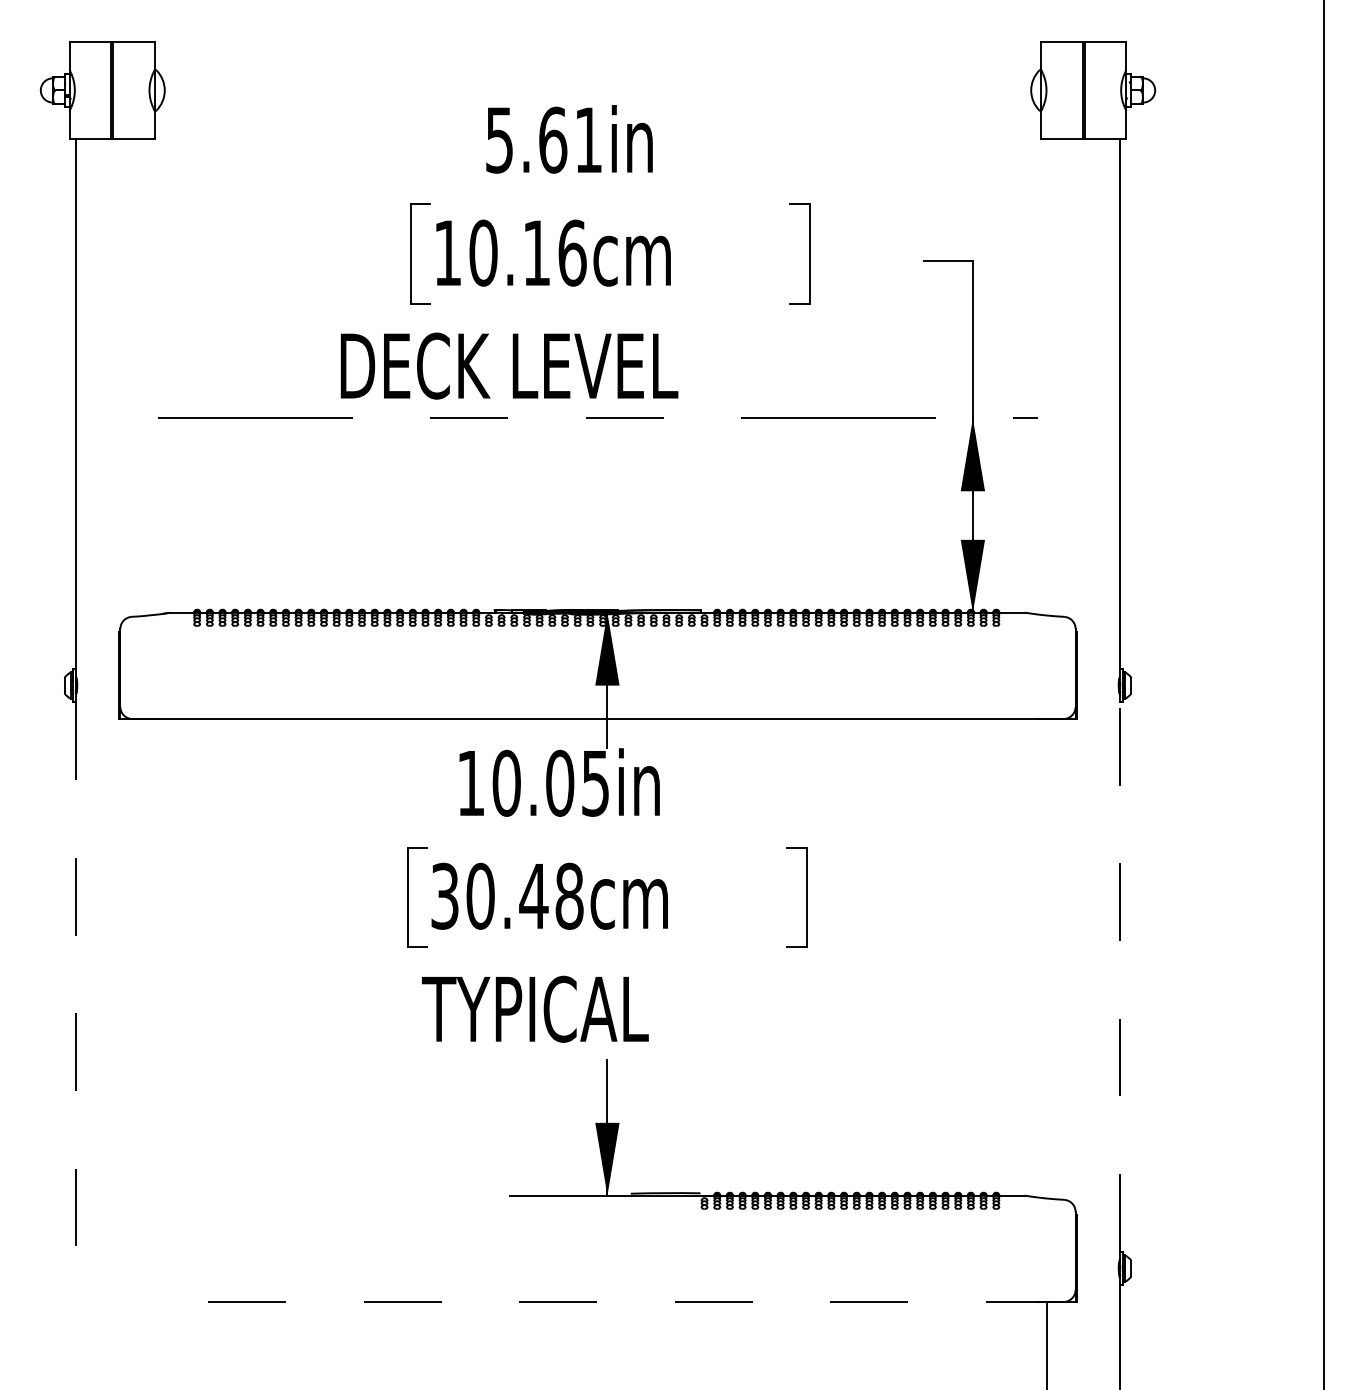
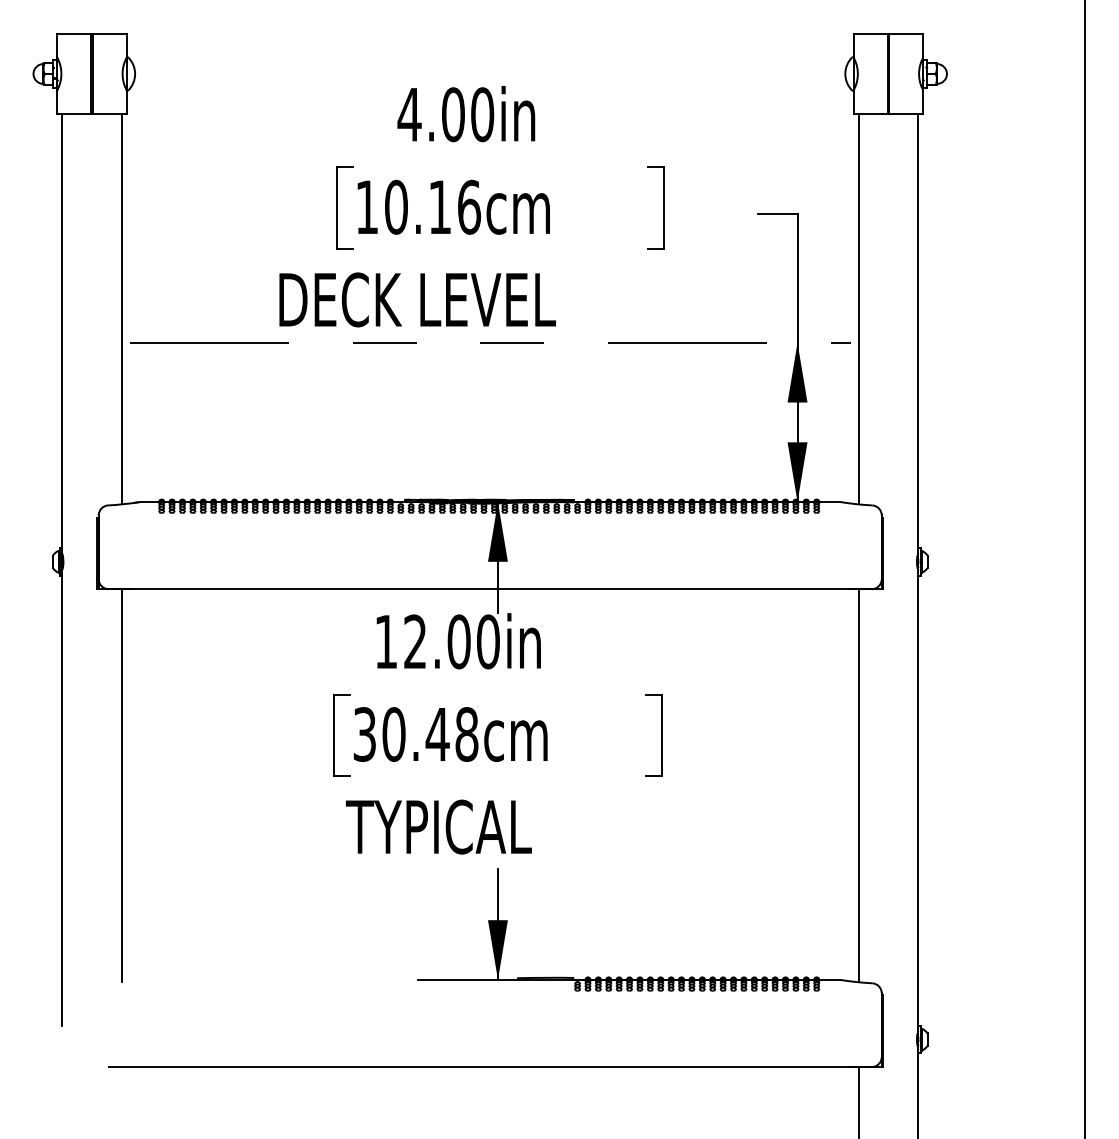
text: (543, 139) -> (445, 114), 5.61in -> 4.00in
line: (148, 376) -> (121, 308), added
line: (1047, 376) -> (858, 308), added
text: (550, 782) -> (451, 641), 10.05in -> 12.00in
line: (148, 958) -> (121, 785), added
line: (1047, 958) -> (858, 785), added
line: (1120, 976) -> (918, 800), dashed -> solid
line: (76, 978) -> (62, 801), dashed -> solid
line: (598, 1302) -> (490, 1067), dashed -> solid

